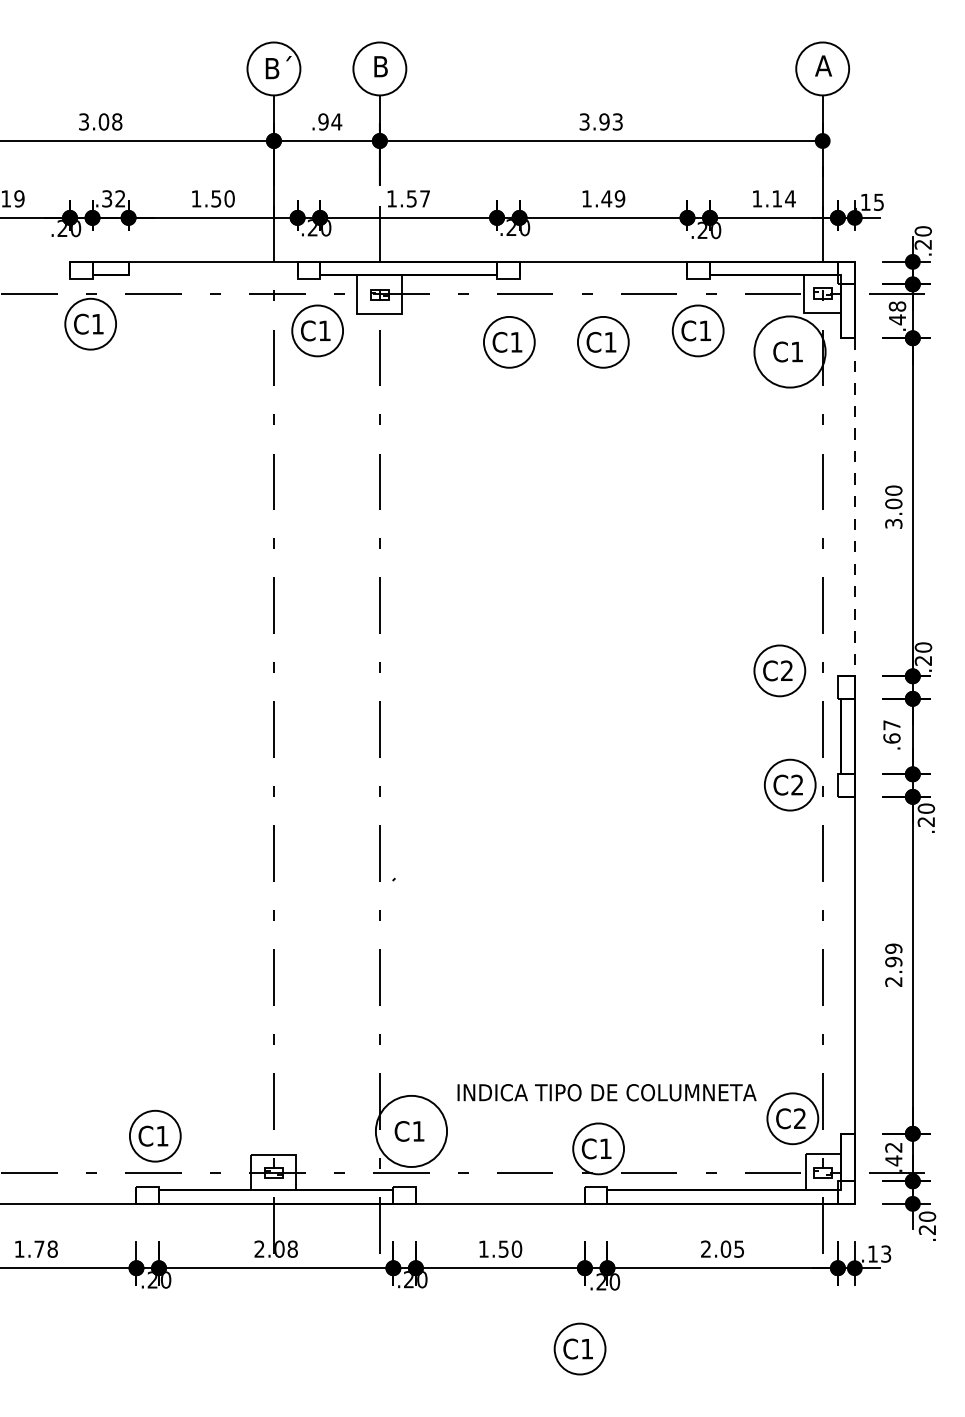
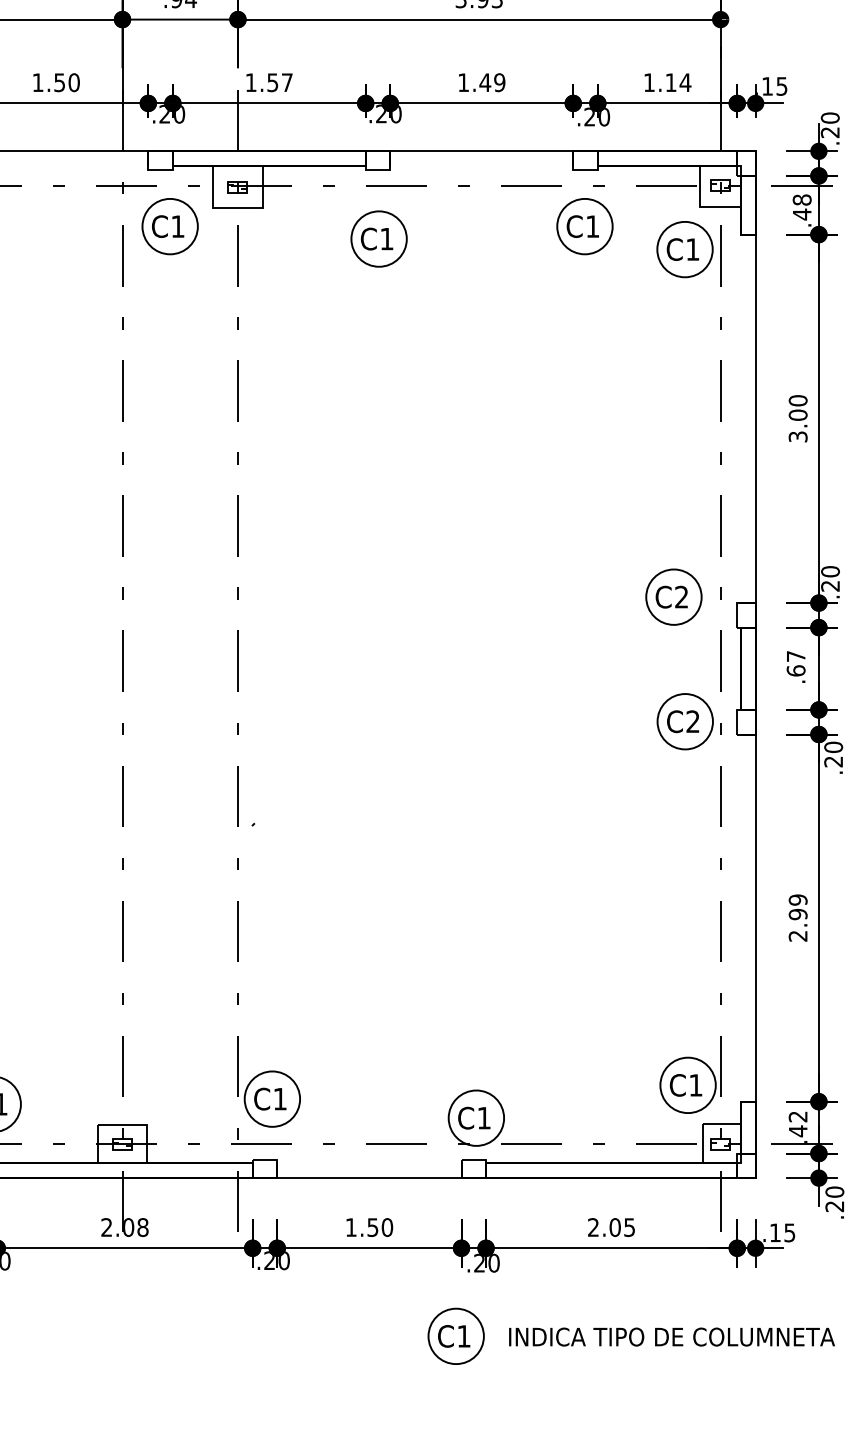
part: (603, 342) -> (481, 239), removed
circle: (789, 351) -> (684, 249), size x0.71
line: (854, 507) -> (755, 419), dashed -> solid
text: (606, 1092) -> (671, 1336), moved
text: (799, 1118) -> (695, 1085), C2 -> C1
circle: (411, 1131) -> (272, 1099), size x0.71
text: (886, 1253) -> (790, 1232), .13 -> .15

